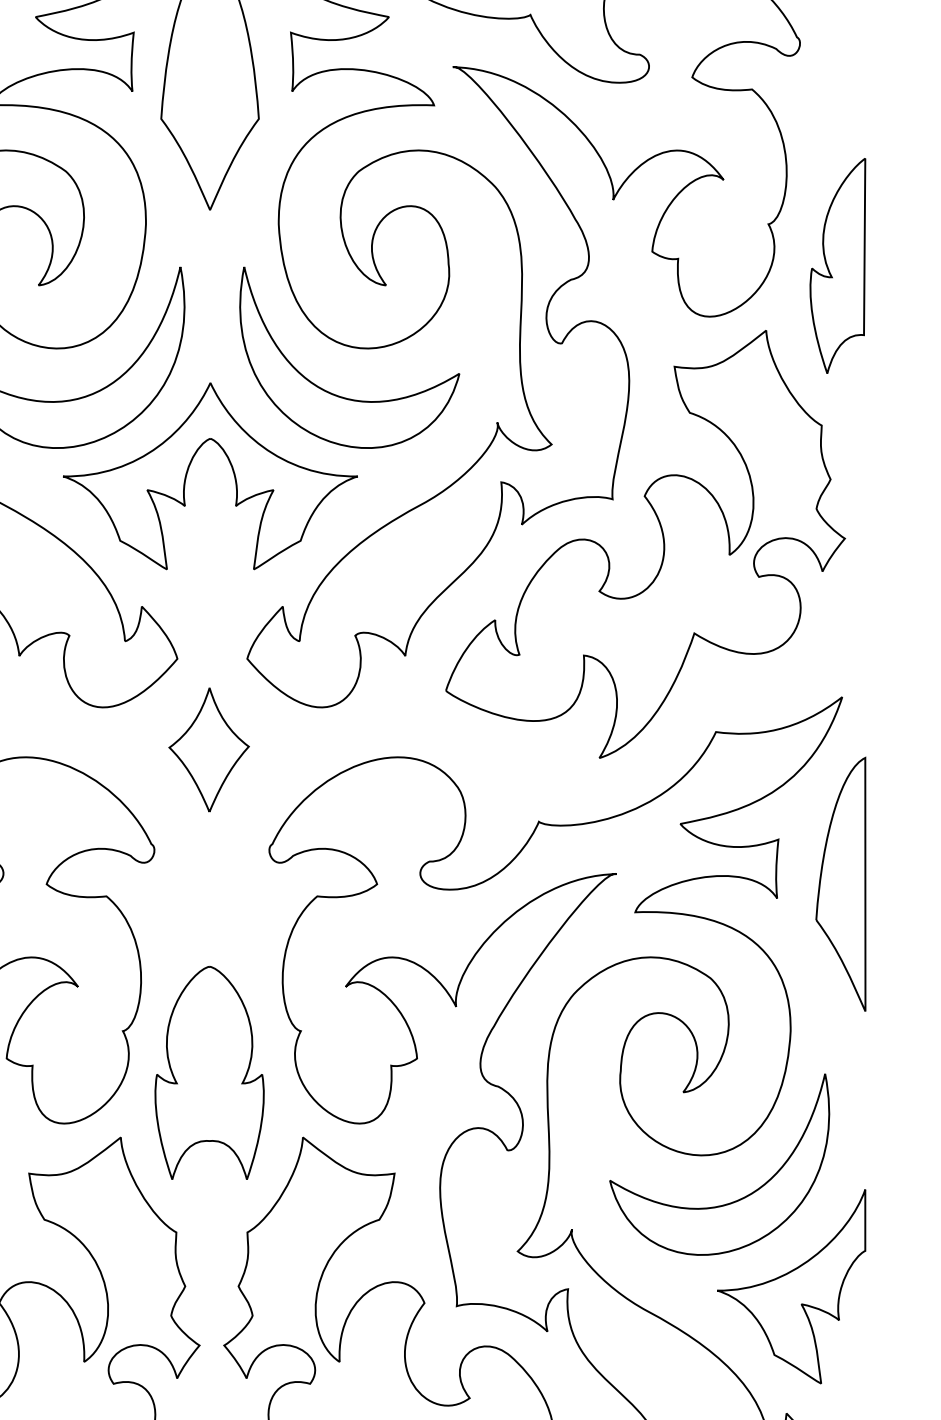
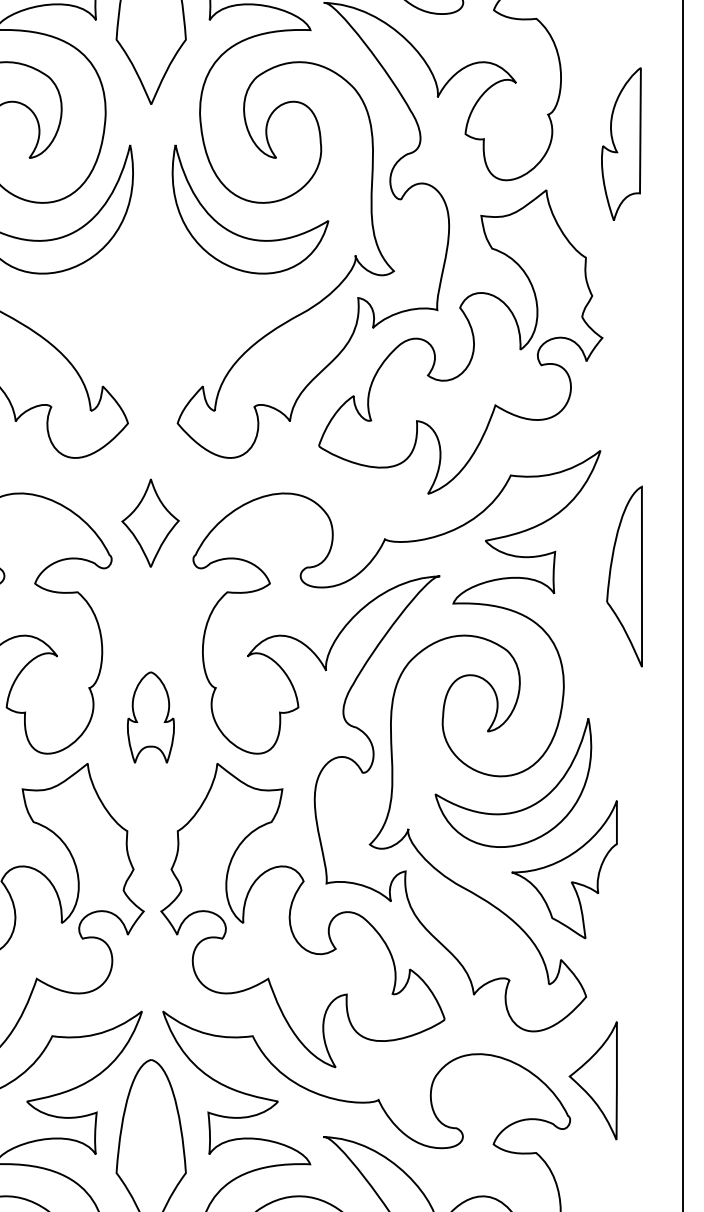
part: (837, 264) -> (621, 143), moved
part: (189, 470) -> (136, 289), removed
part: (209, 748) -> (150, 522), moved
part: (840, 884) -> (624, 576), moved
part: (209, 1072) -> (150, 717), size x0.6

